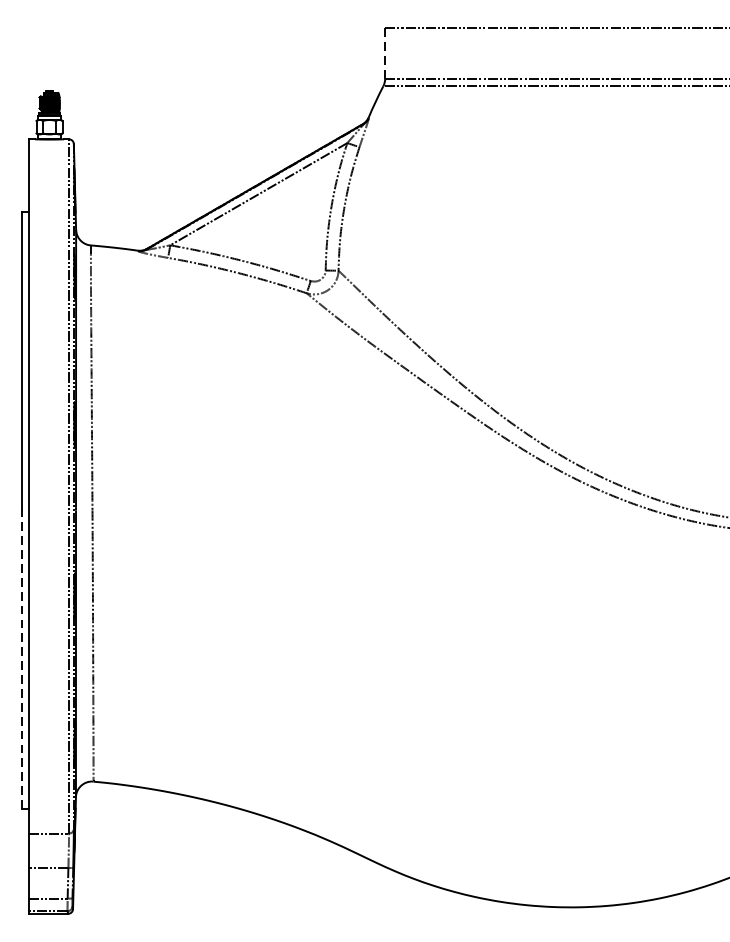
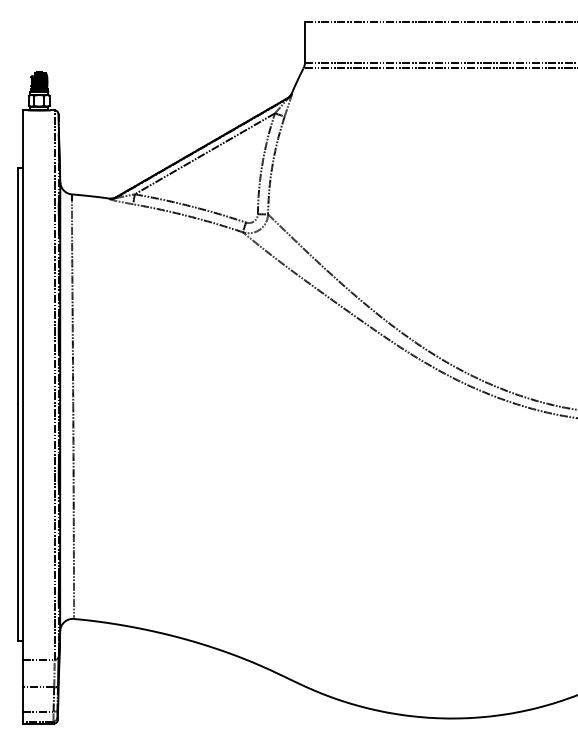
line: (384, 53) -> (304, 42), dashed -> solid
line: (22, 658) -> (17, 521), dashed -> solid

